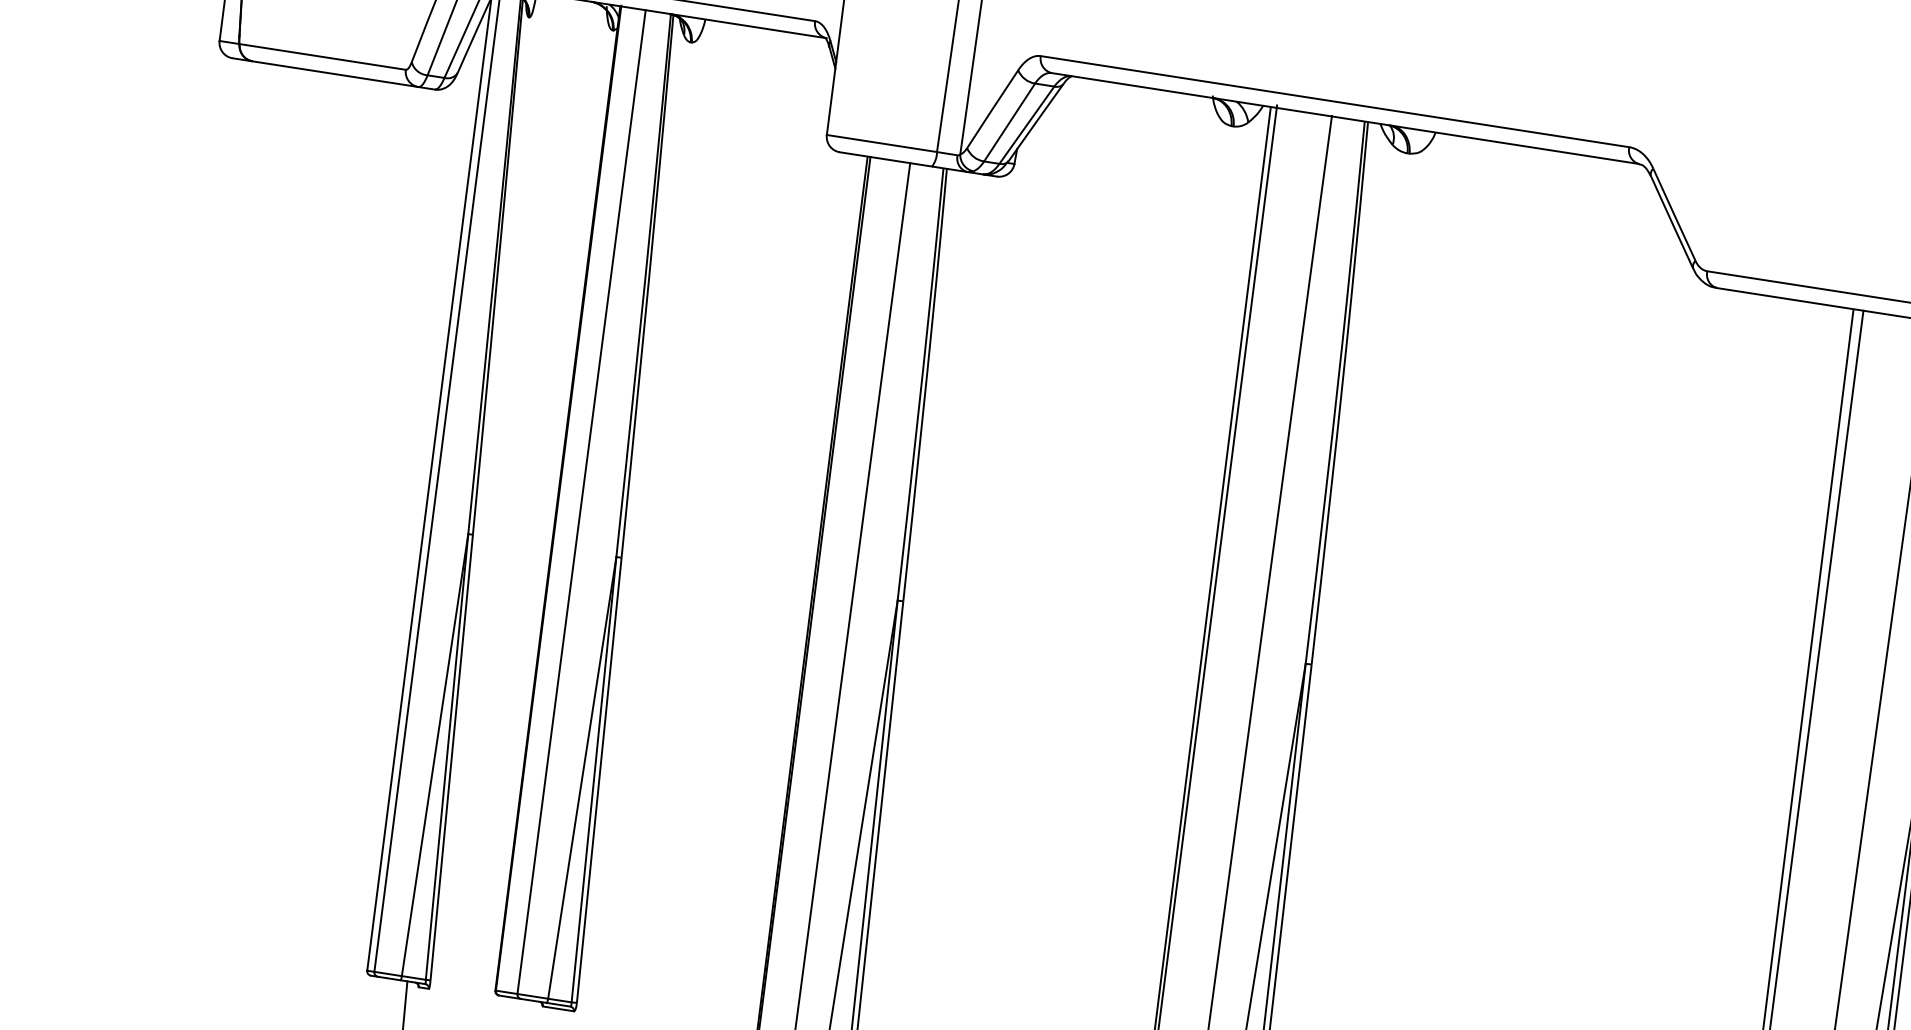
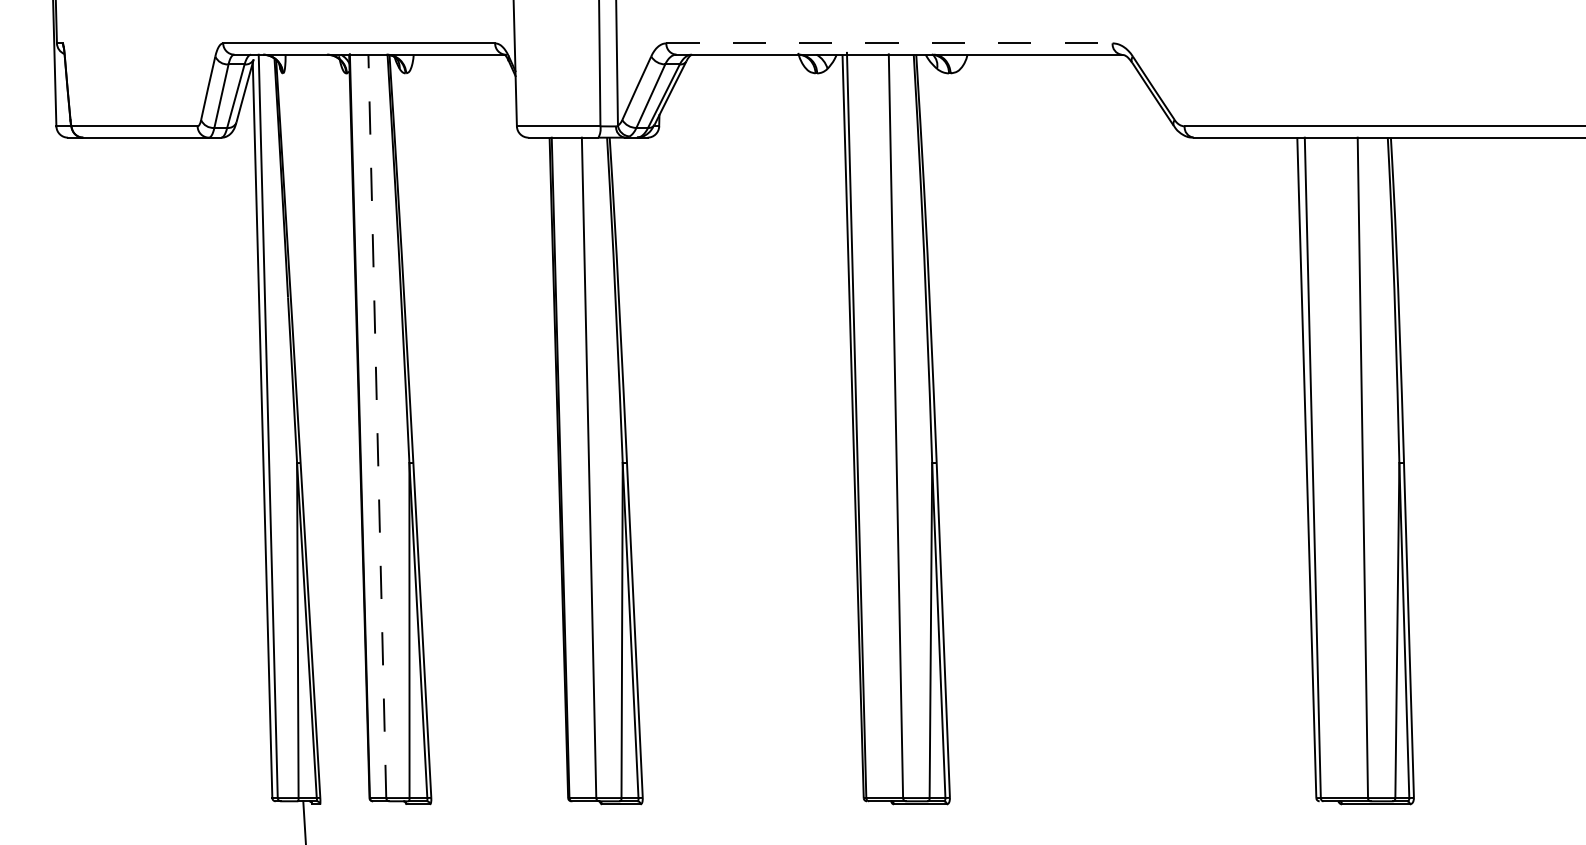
line: (1335, 101) -> (889, 43), solid -> dashed
line: (581, 502) -> (377, 426), solid -> dashed

